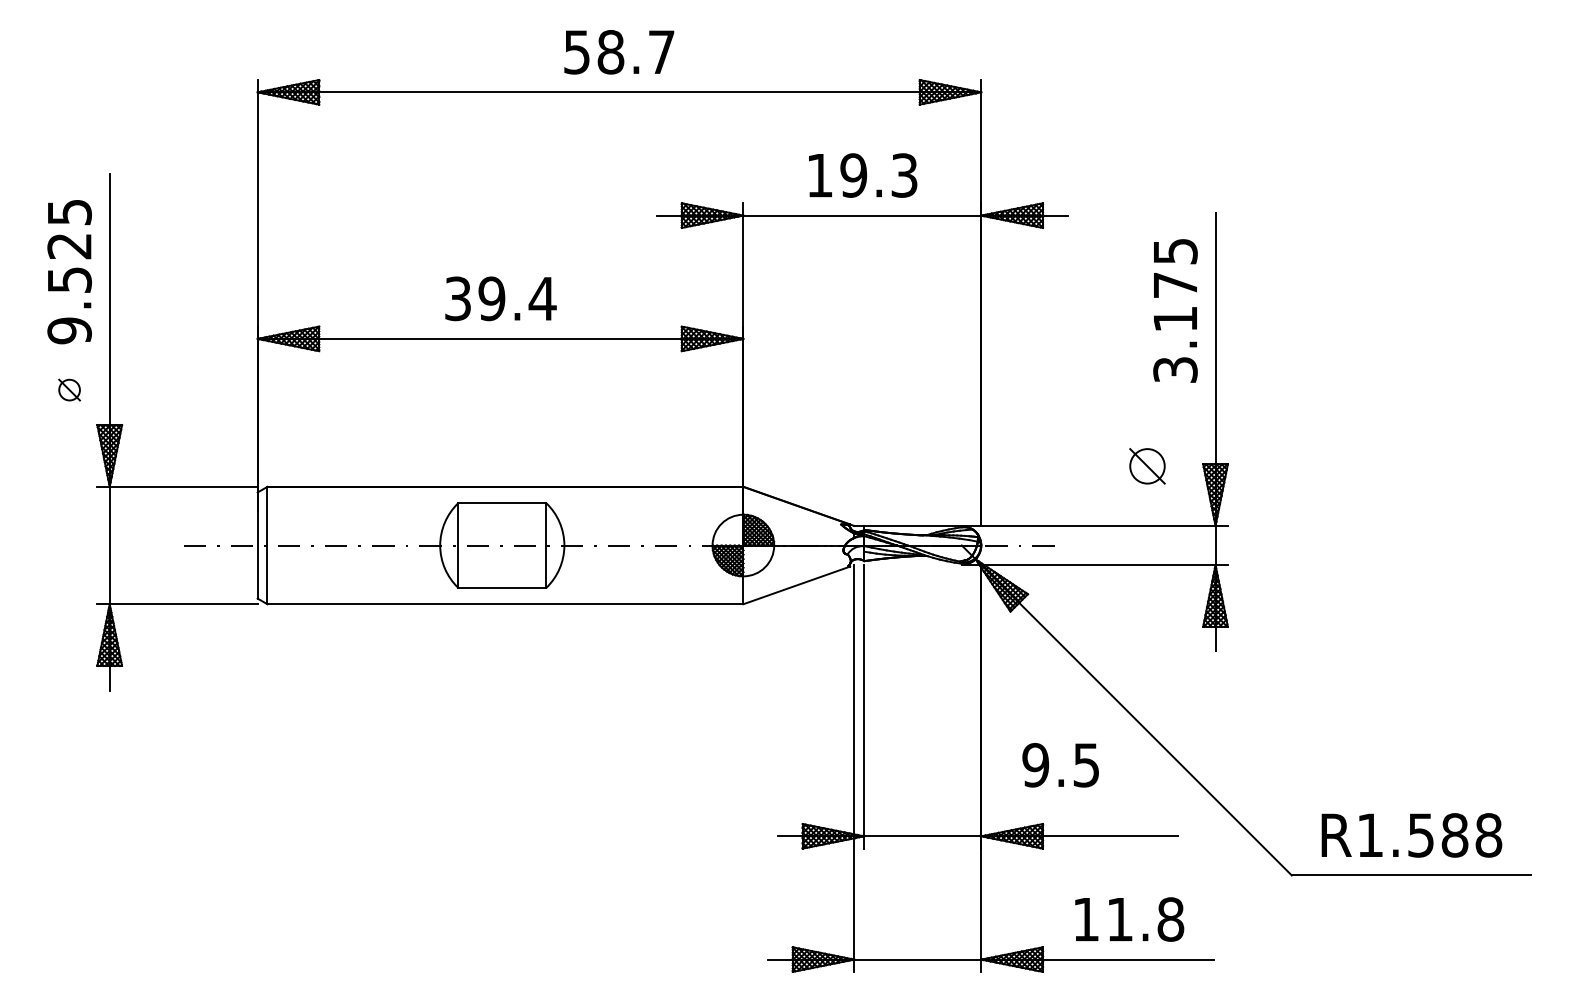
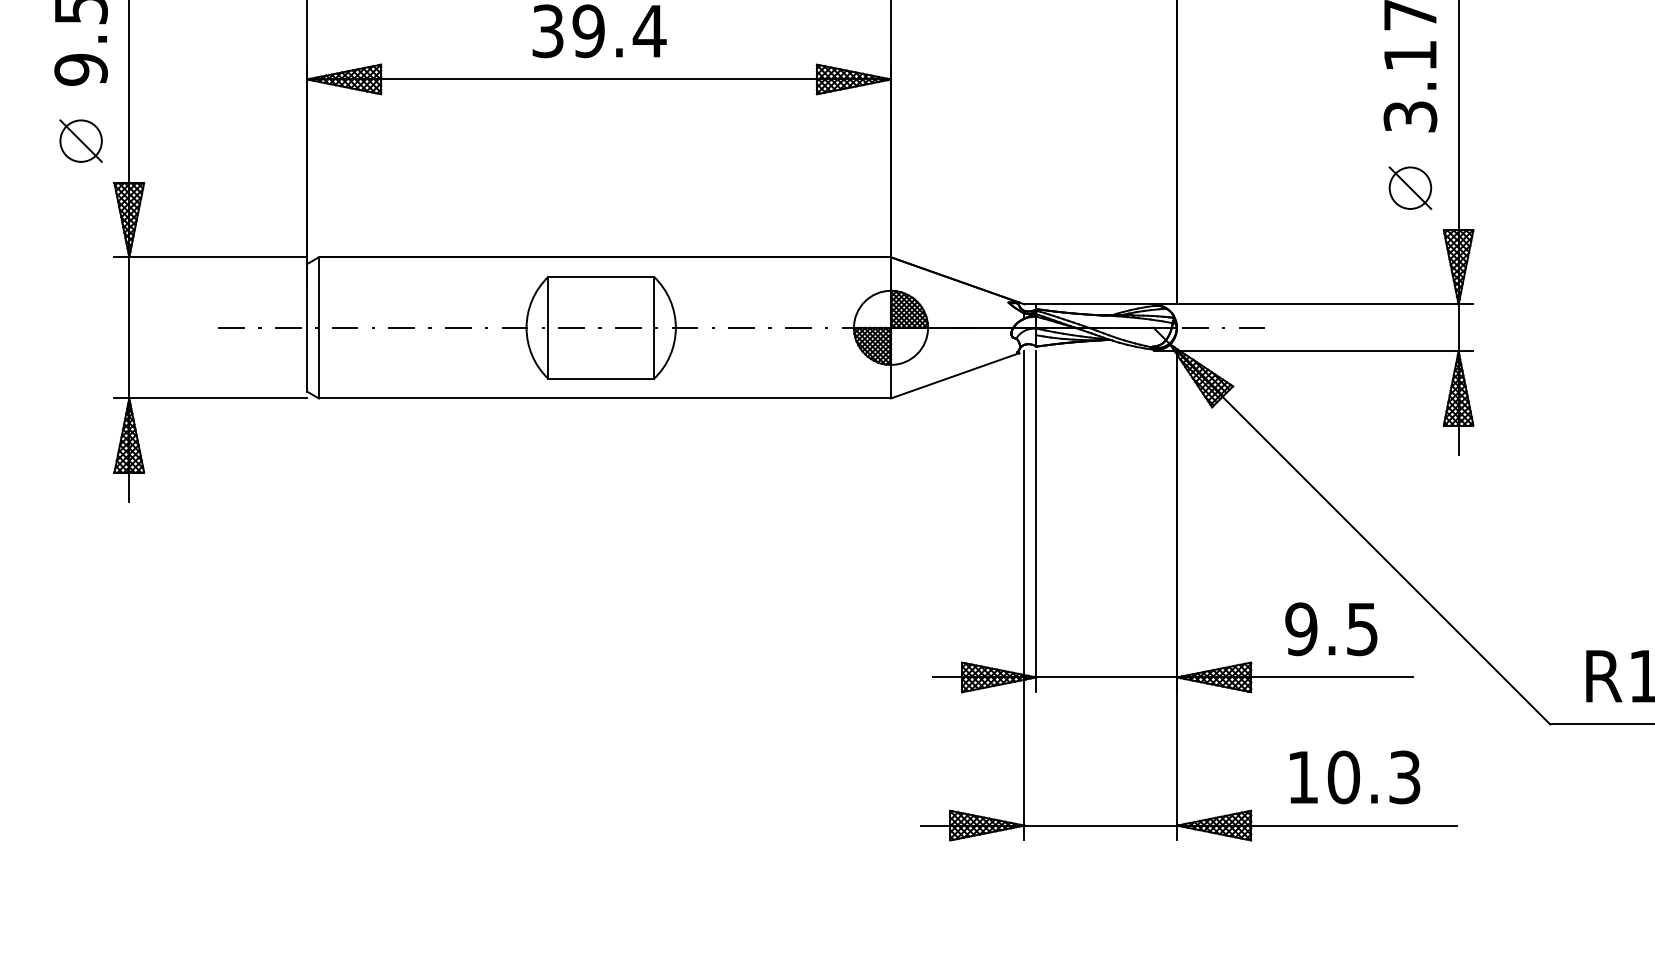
part: (69, 389) -> (80, 140), size x1.67
part: (1147, 466) -> (1410, 188), moved
text: (1060, 765) -> (1331, 629), moved
text: (1145, 919) -> (1374, 777), 11.8 -> 10.3

